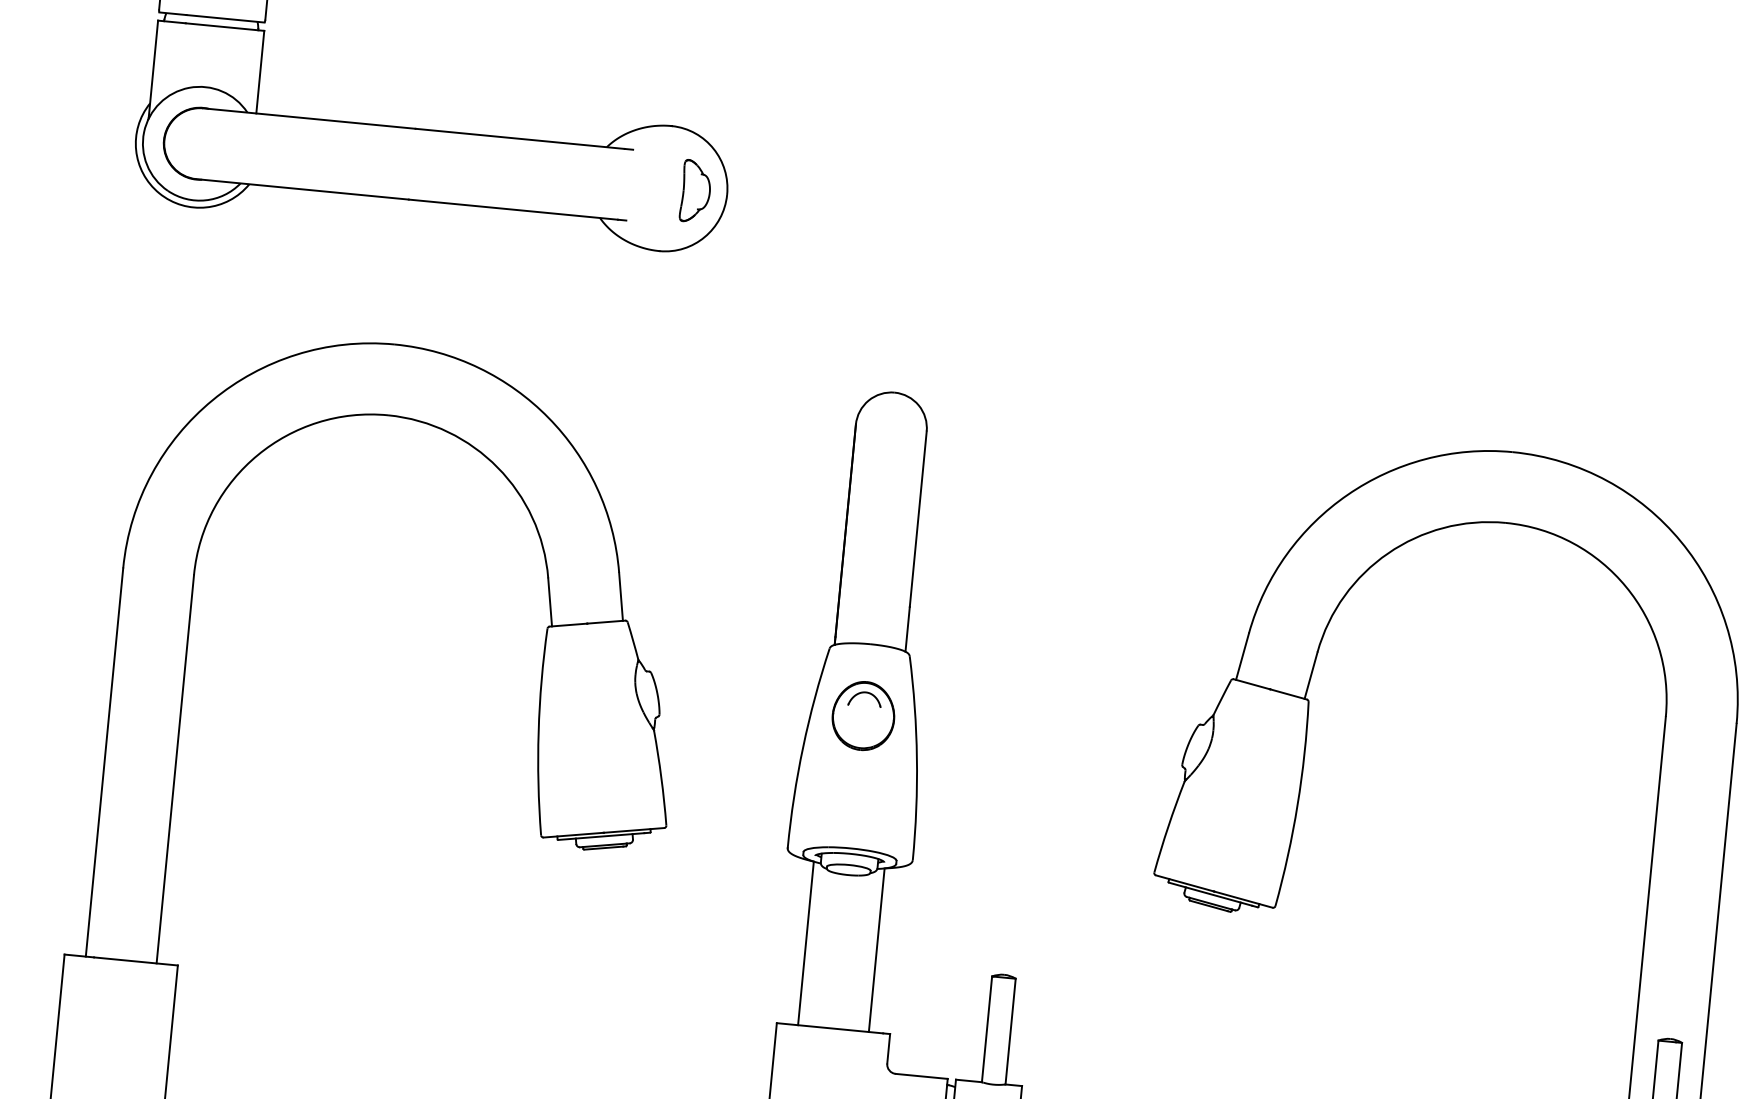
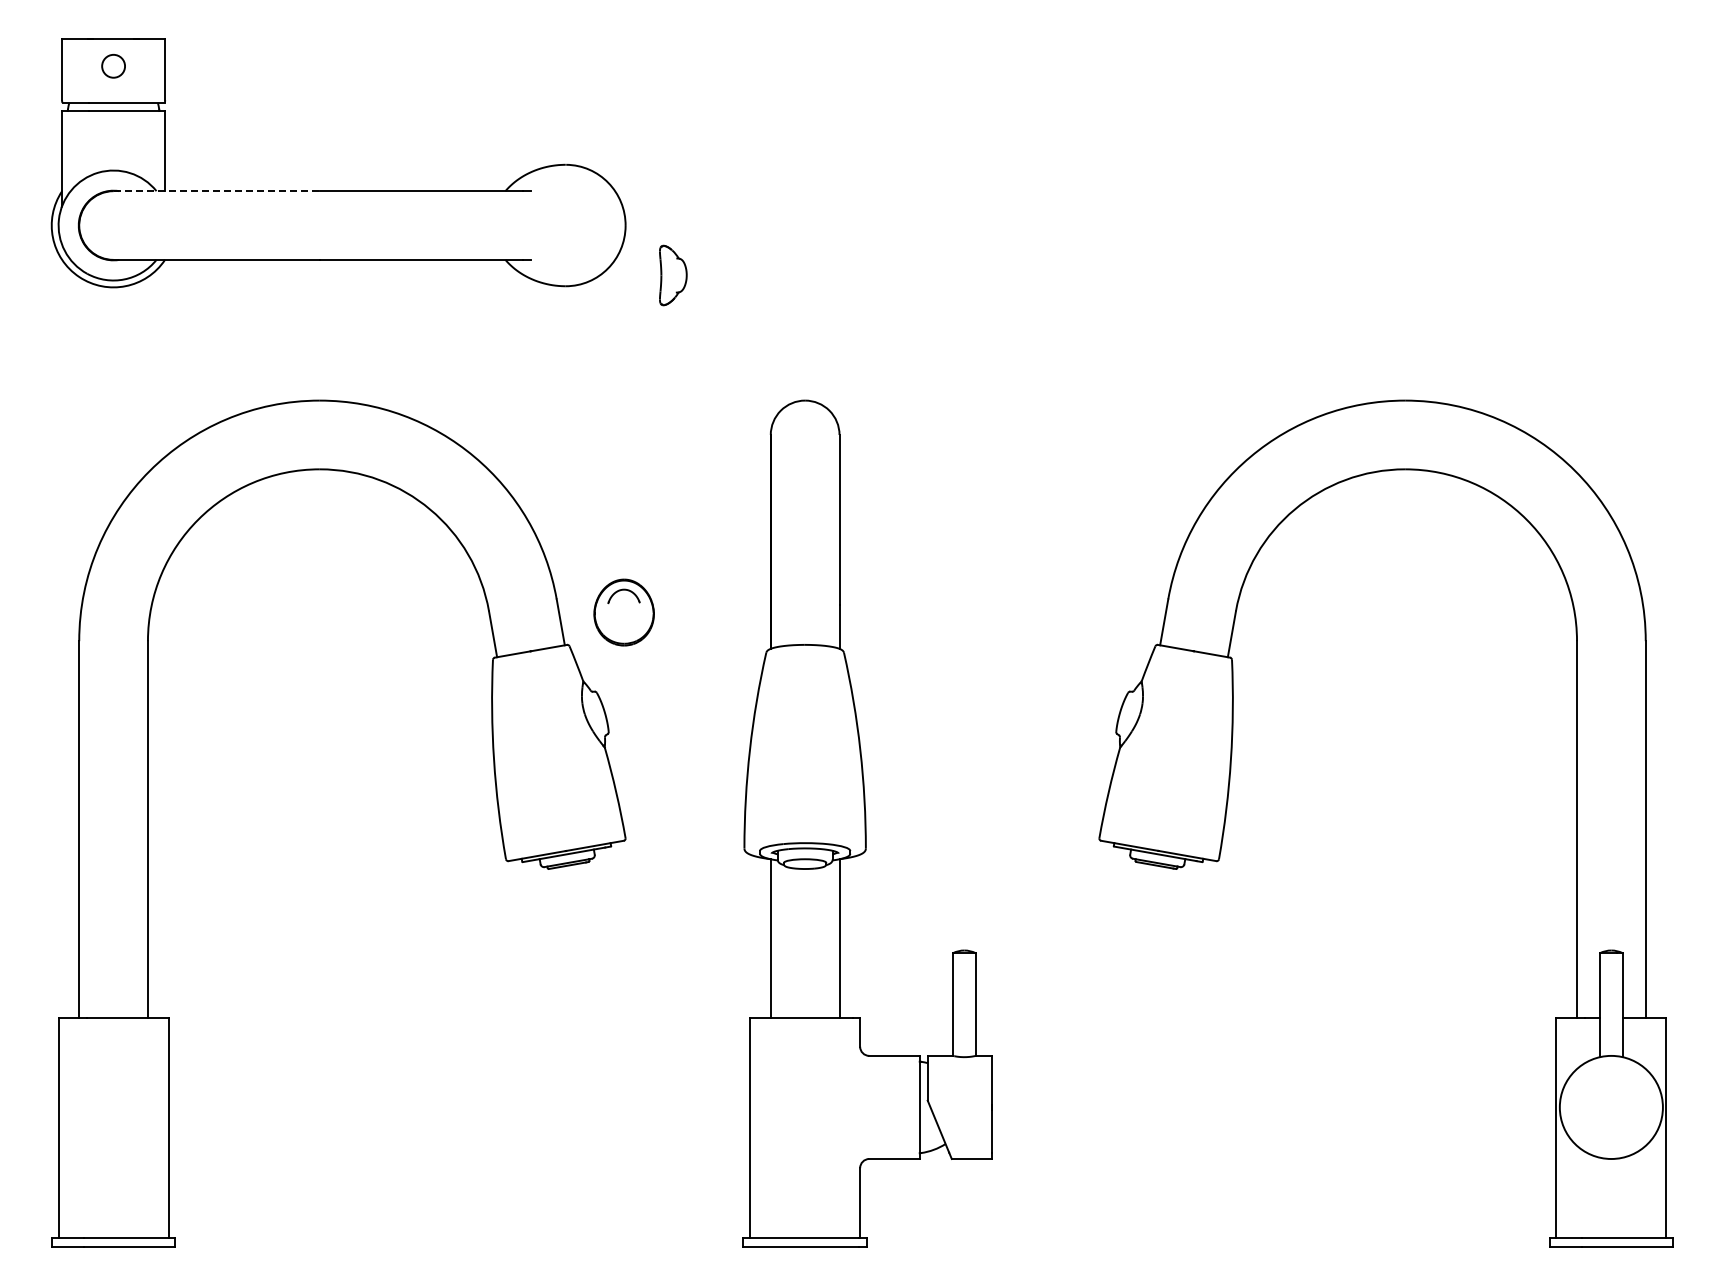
line: (310, 118) -> (217, 191), solid -> dashed
part: (696, 191) -> (673, 275), moved
part: (862, 715) -> (623, 612), moved

